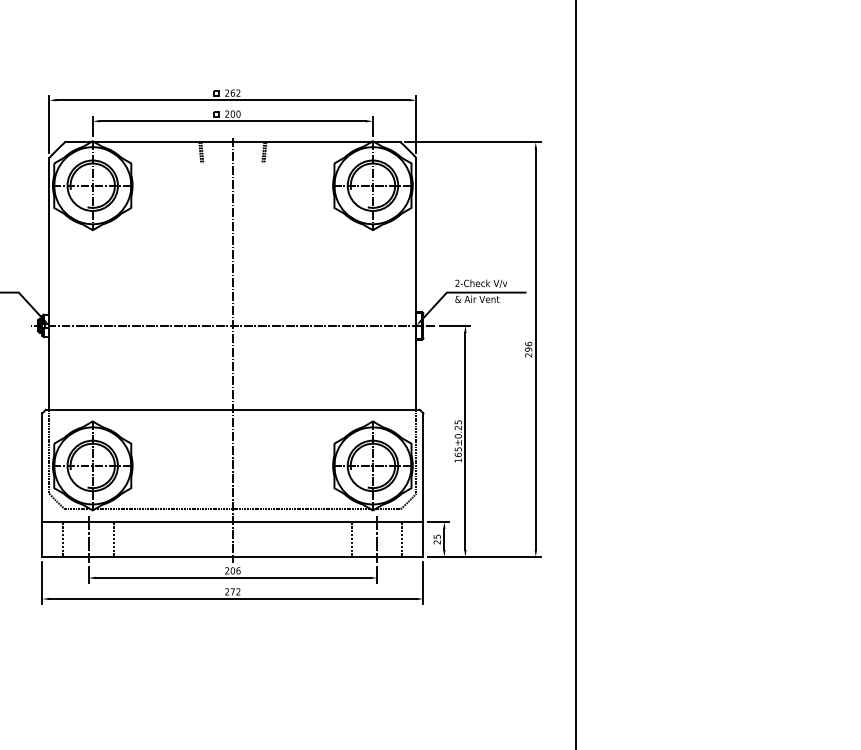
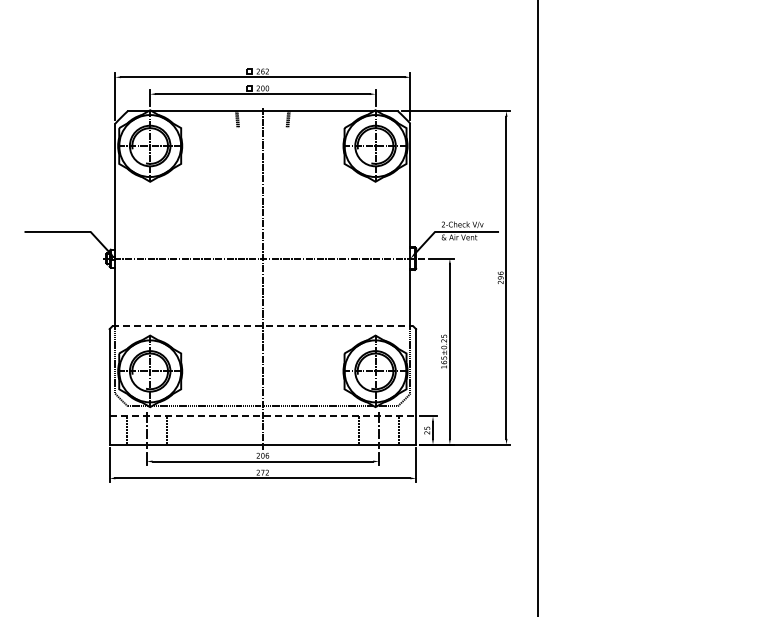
line: (233, 410) -> (263, 326), solid -> dashed
line: (233, 522) -> (263, 416), solid -> dashed

